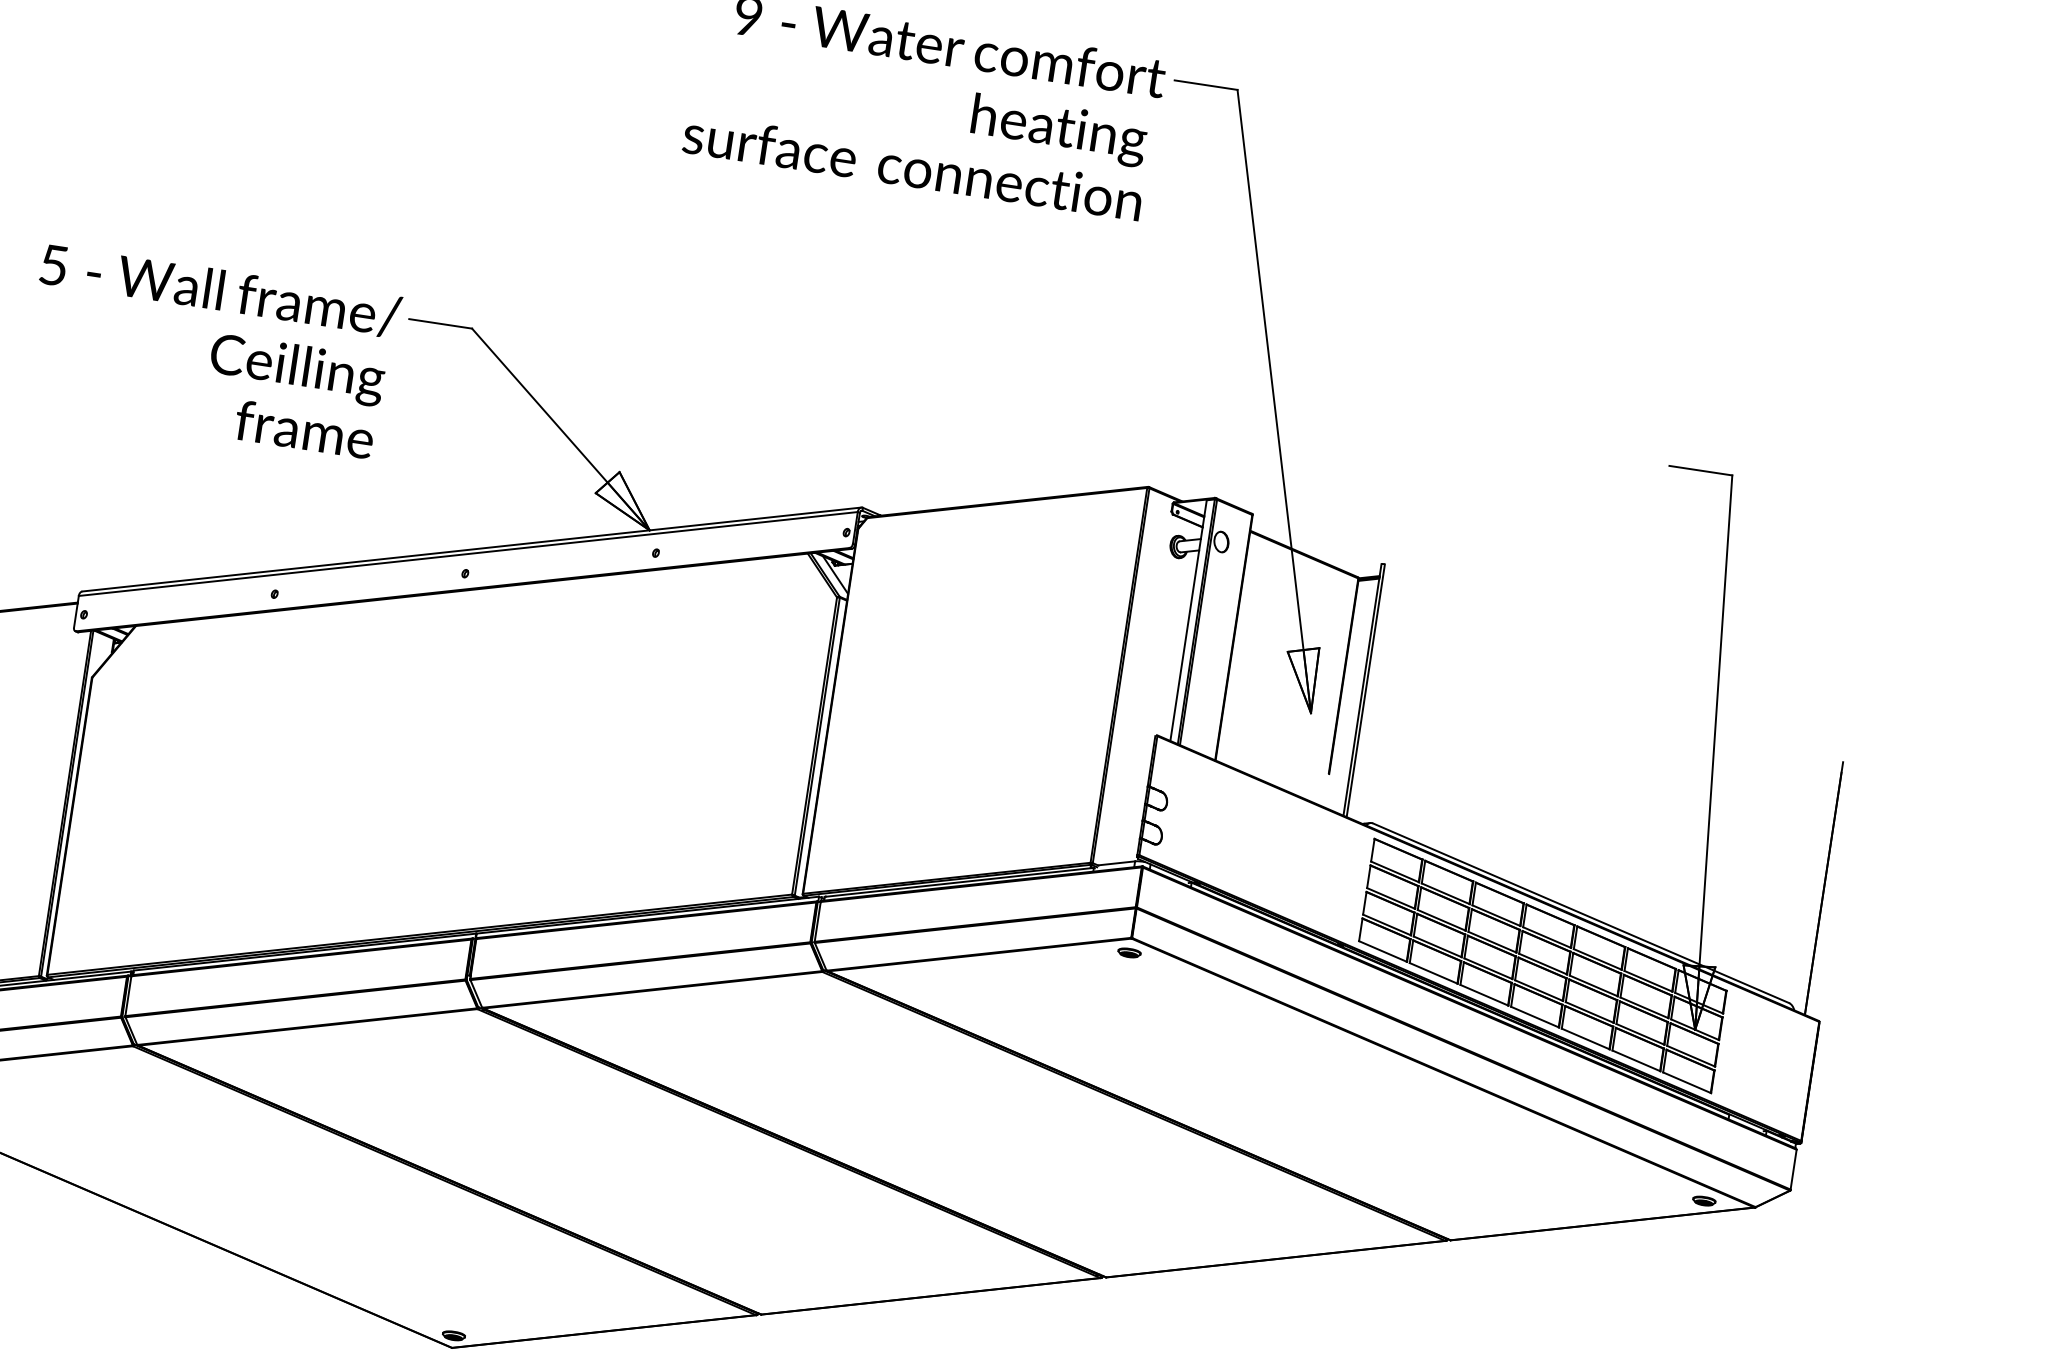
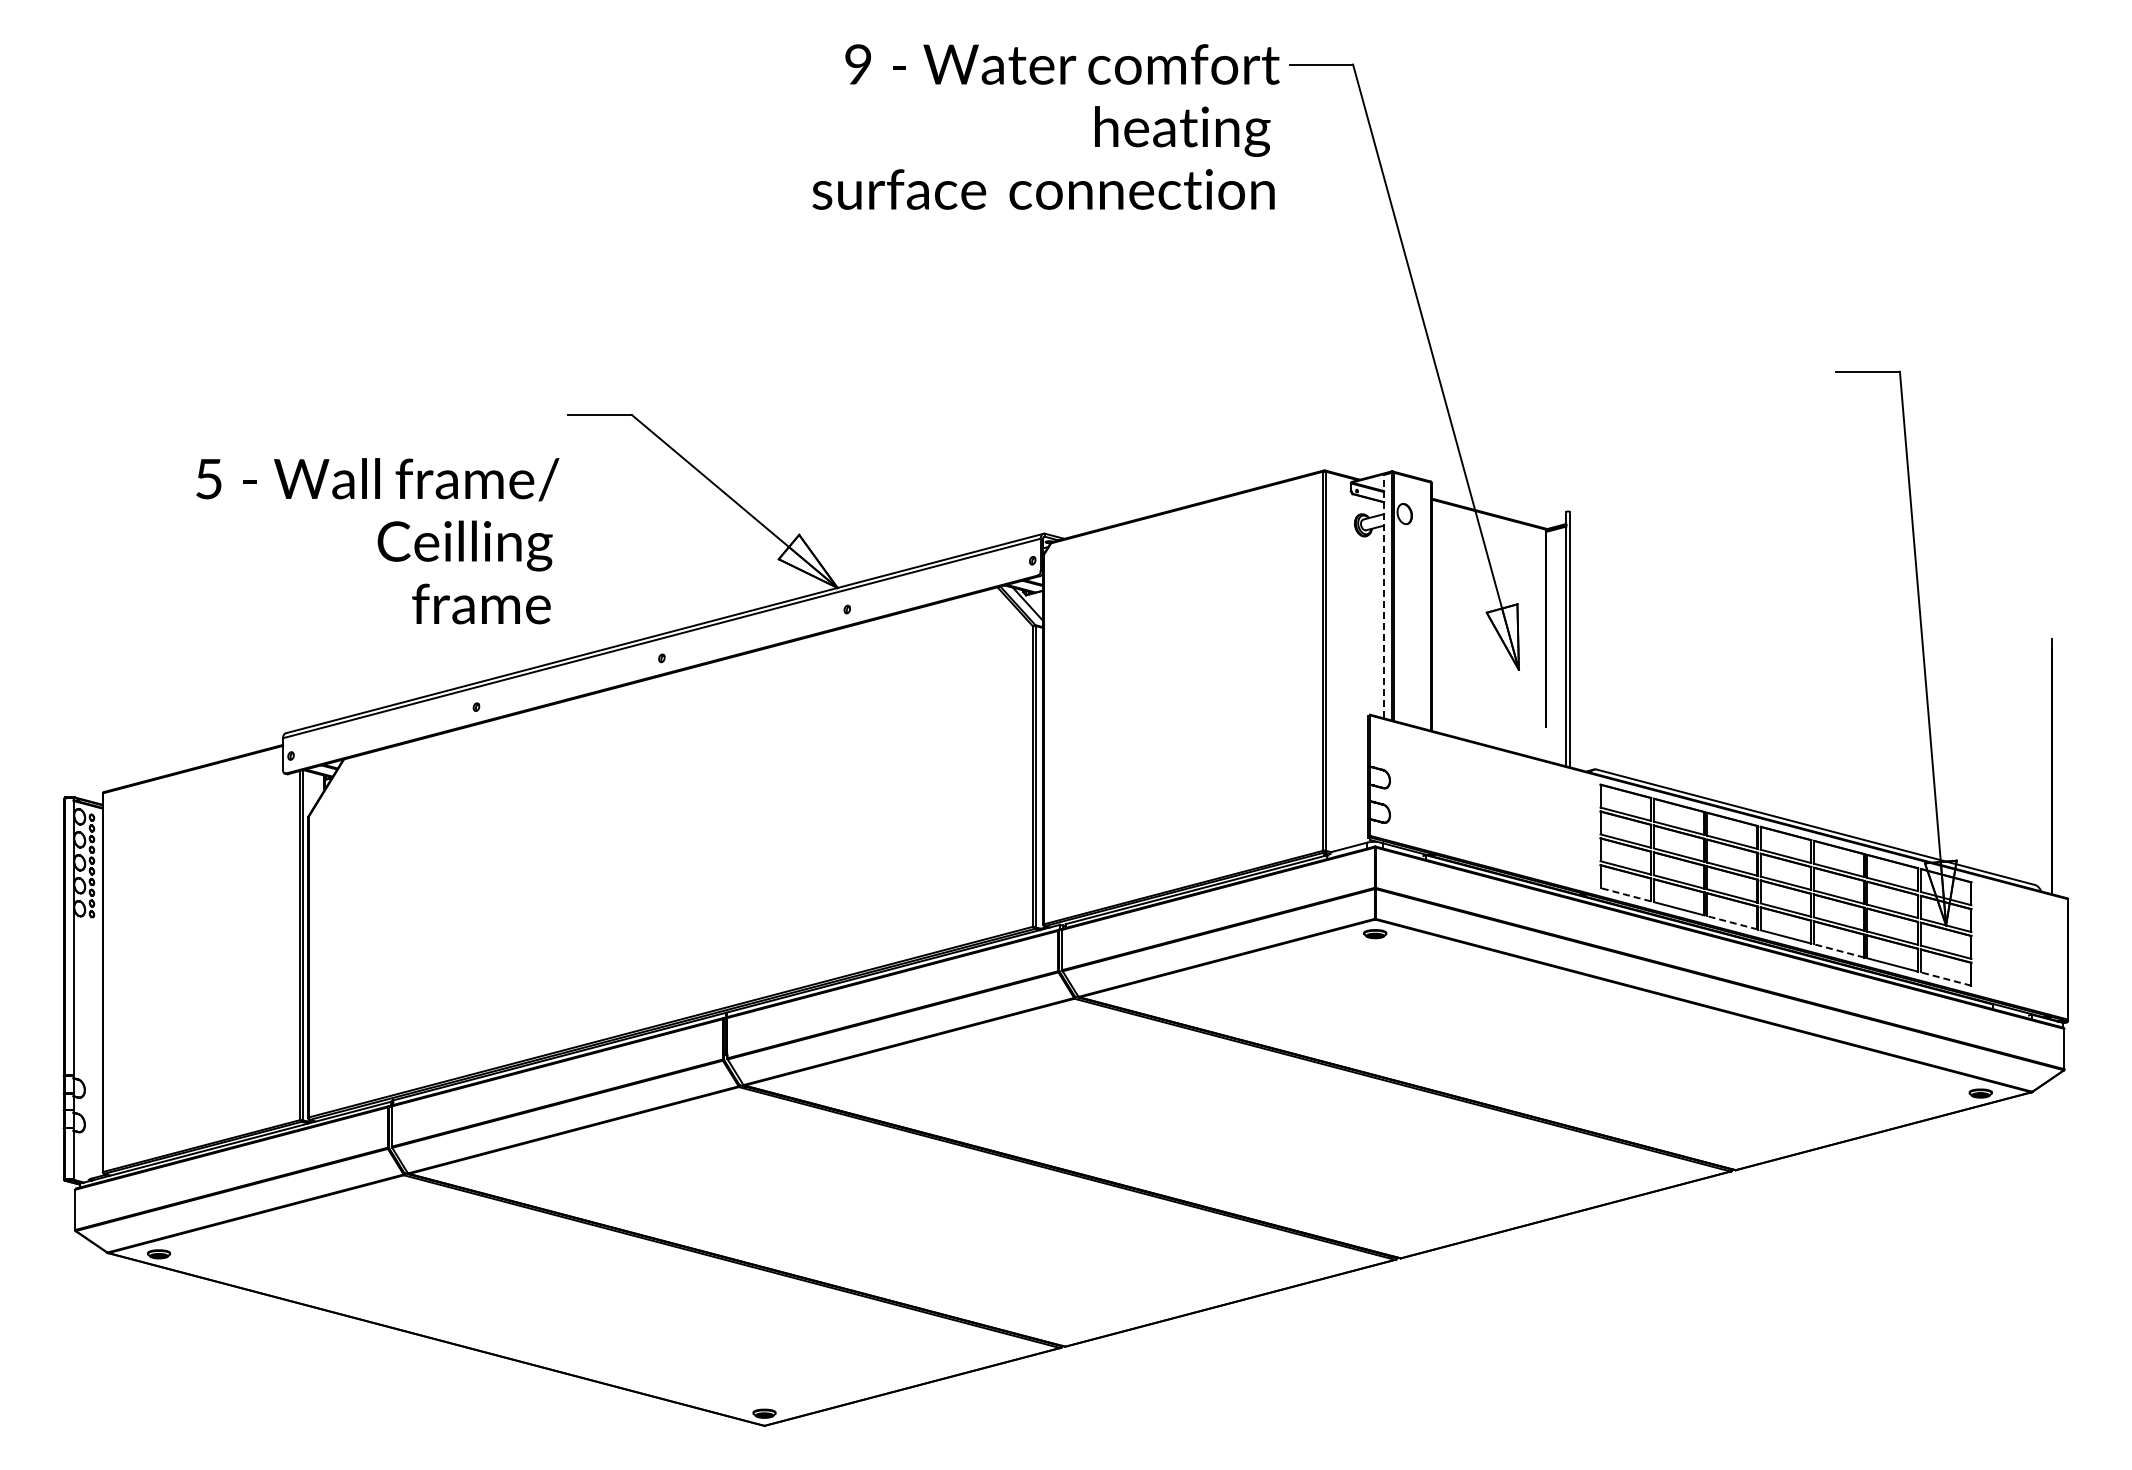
text: (211, 352) -> (377, 541), moved
line: (1189, 620) -> (1384, 596), solid -> dashed
line: (1382, 951) -> (1625, 894), solid -> dashed
line: (1484, 994) -> (1732, 922), solid -> dashed
line: (1585, 1038) -> (1838, 950), solid -> dashed
line: (1686, 1082) -> (1945, 978), solid -> dashed

